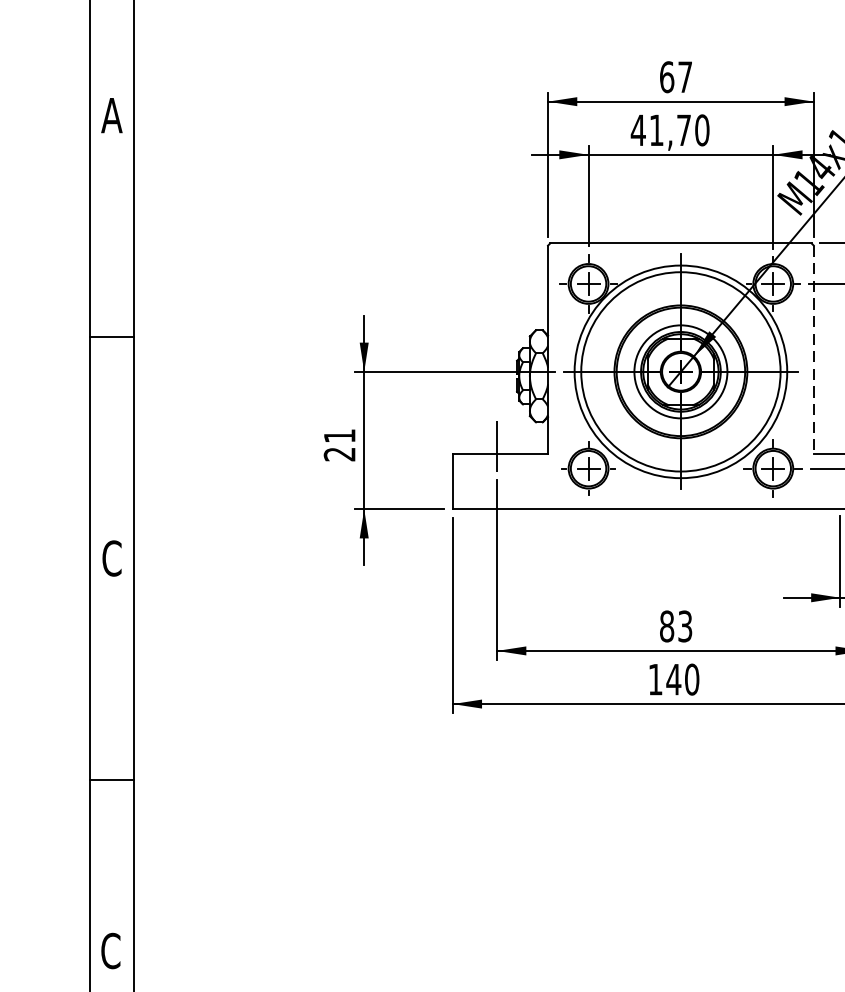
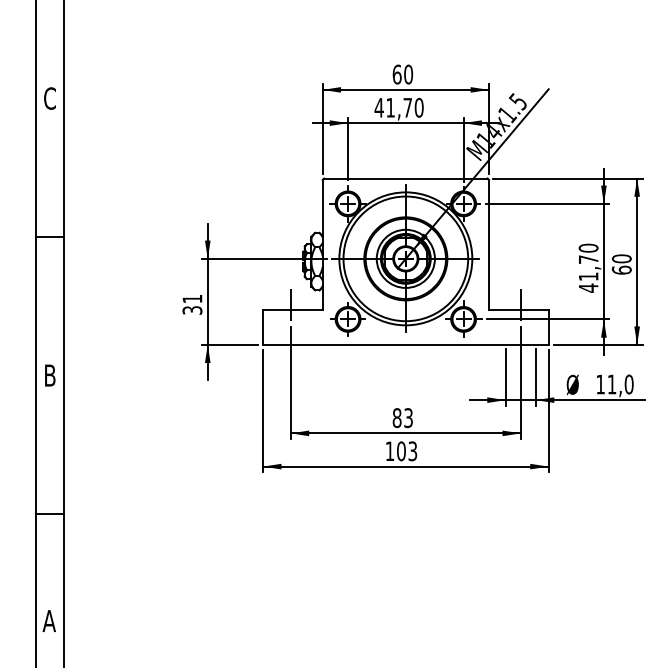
text: (685, 77) -> (408, 74), 67 -> 60
text: (111, 115) -> (49, 98), A -> C
line: (813, 350) -> (488, 245), dashed -> solid
text: (339, 454) -> (192, 310), 21 -> 31
text: (111, 558) -> (49, 375), C -> B
text: (681, 679) -> (406, 451), 140 -> 103
text: (109, 950) -> (48, 620), C -> A

